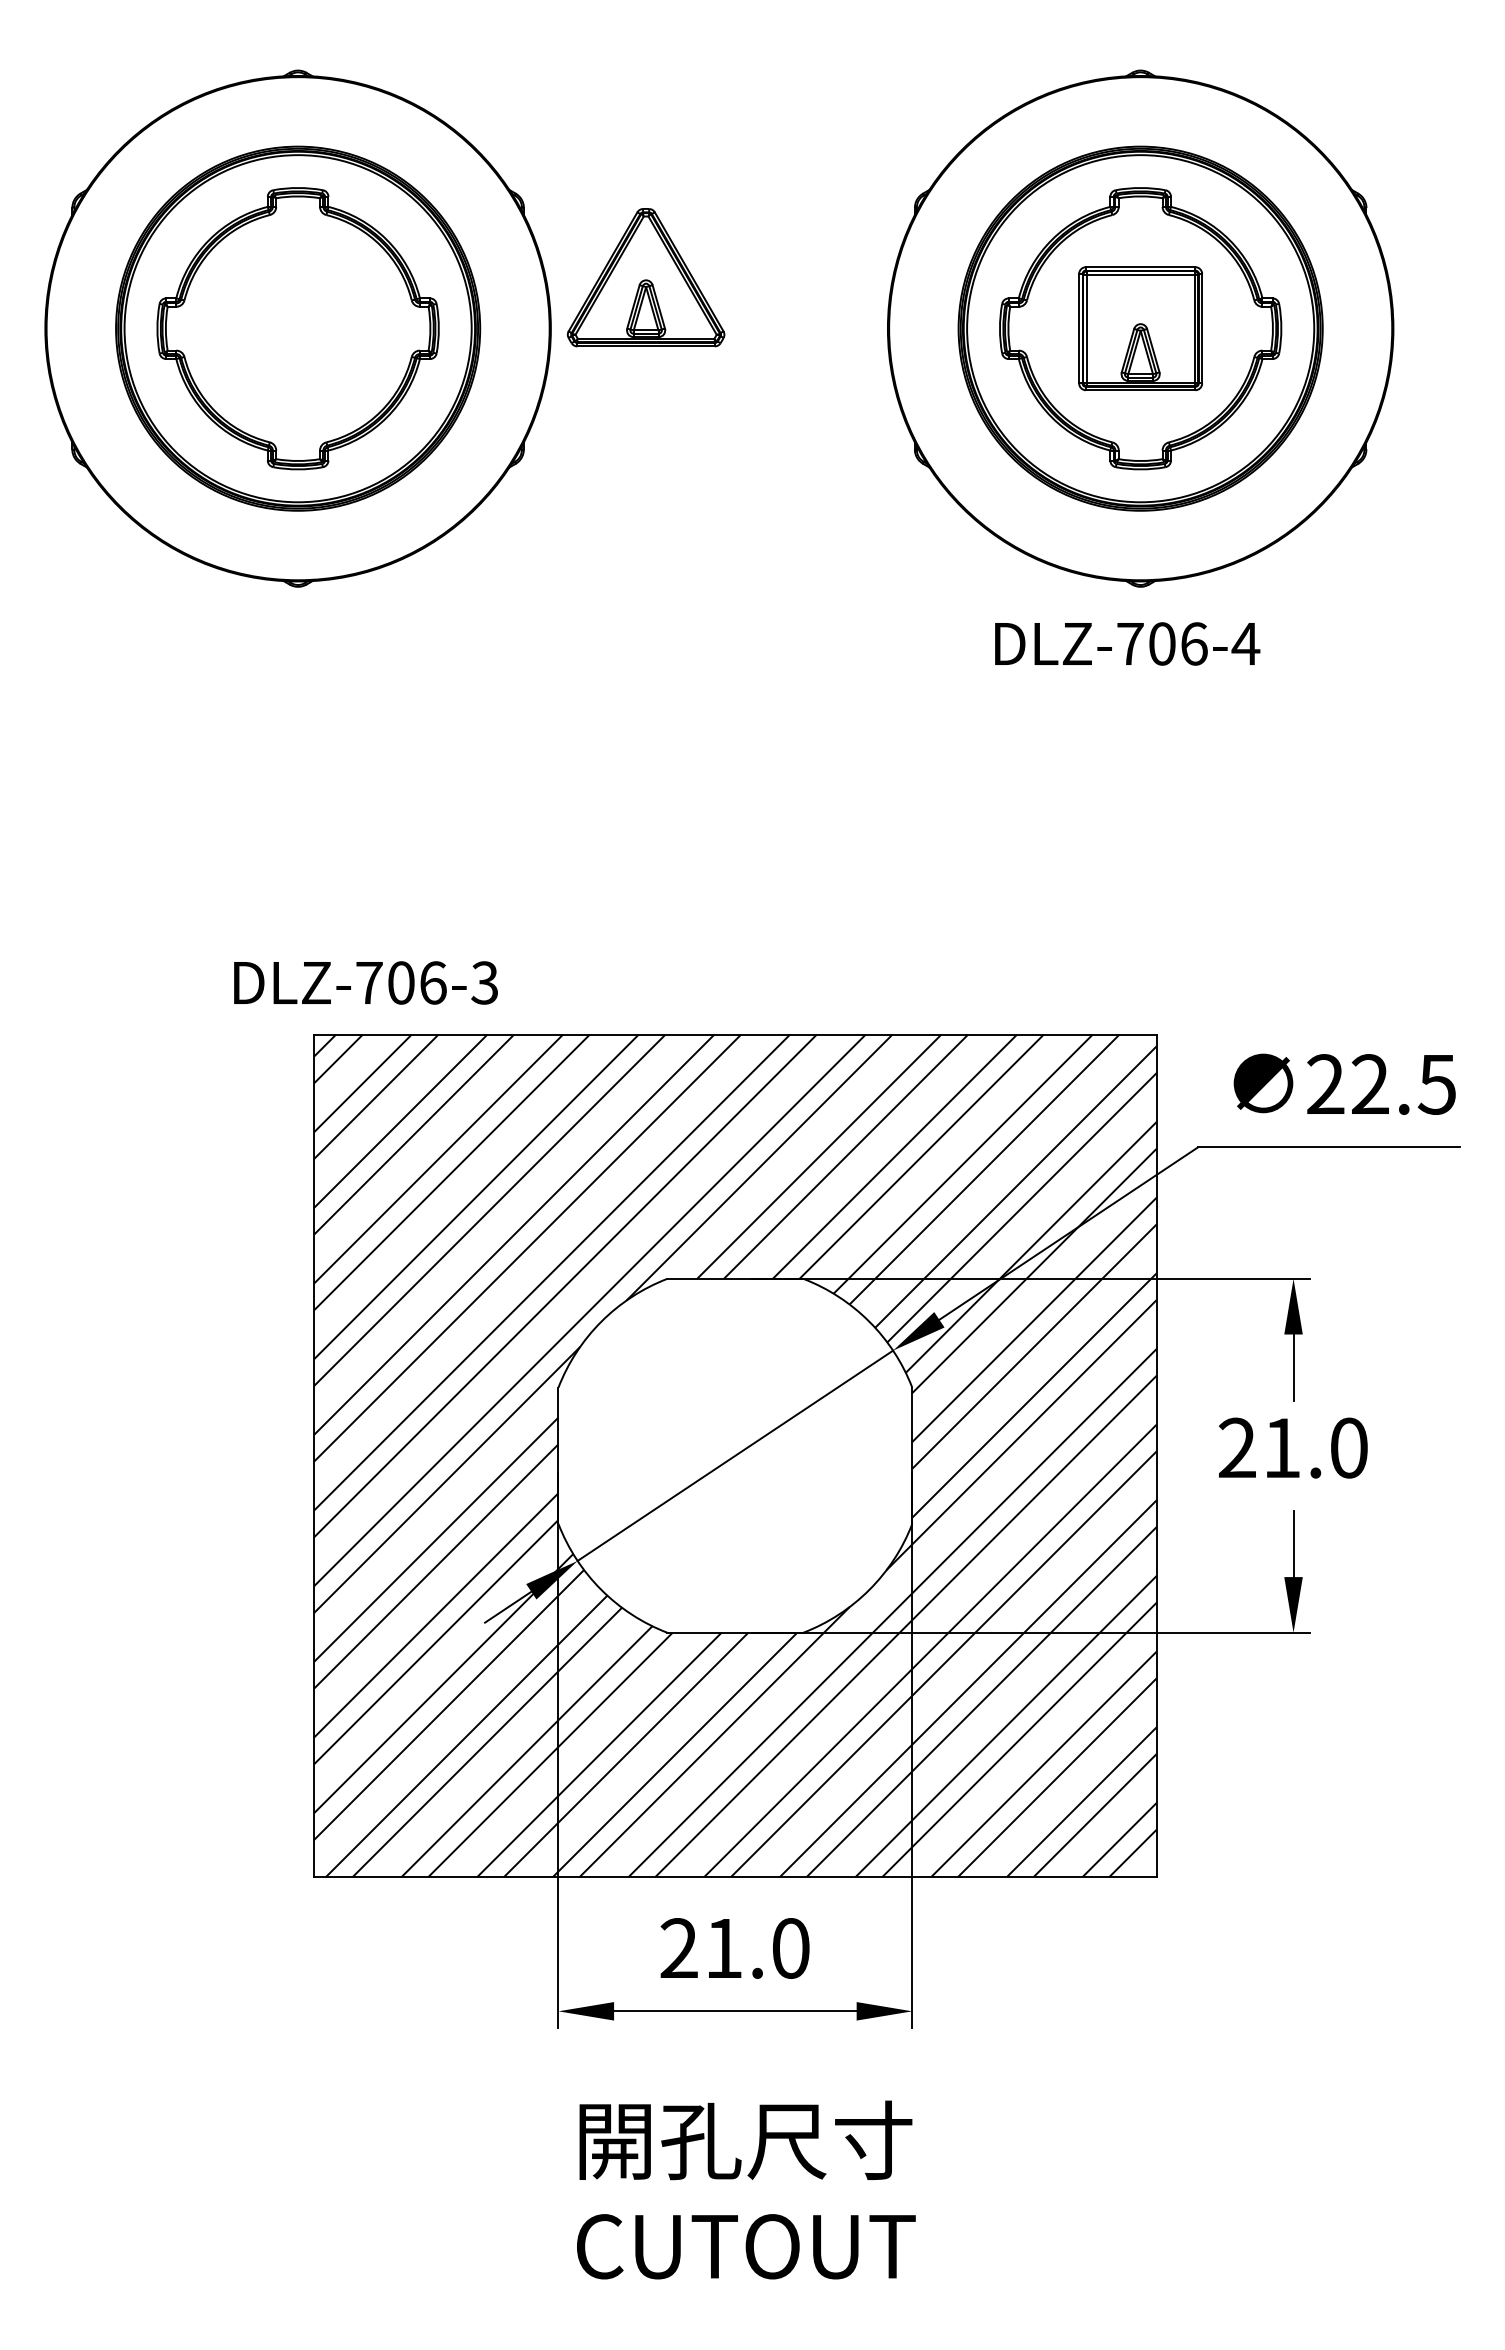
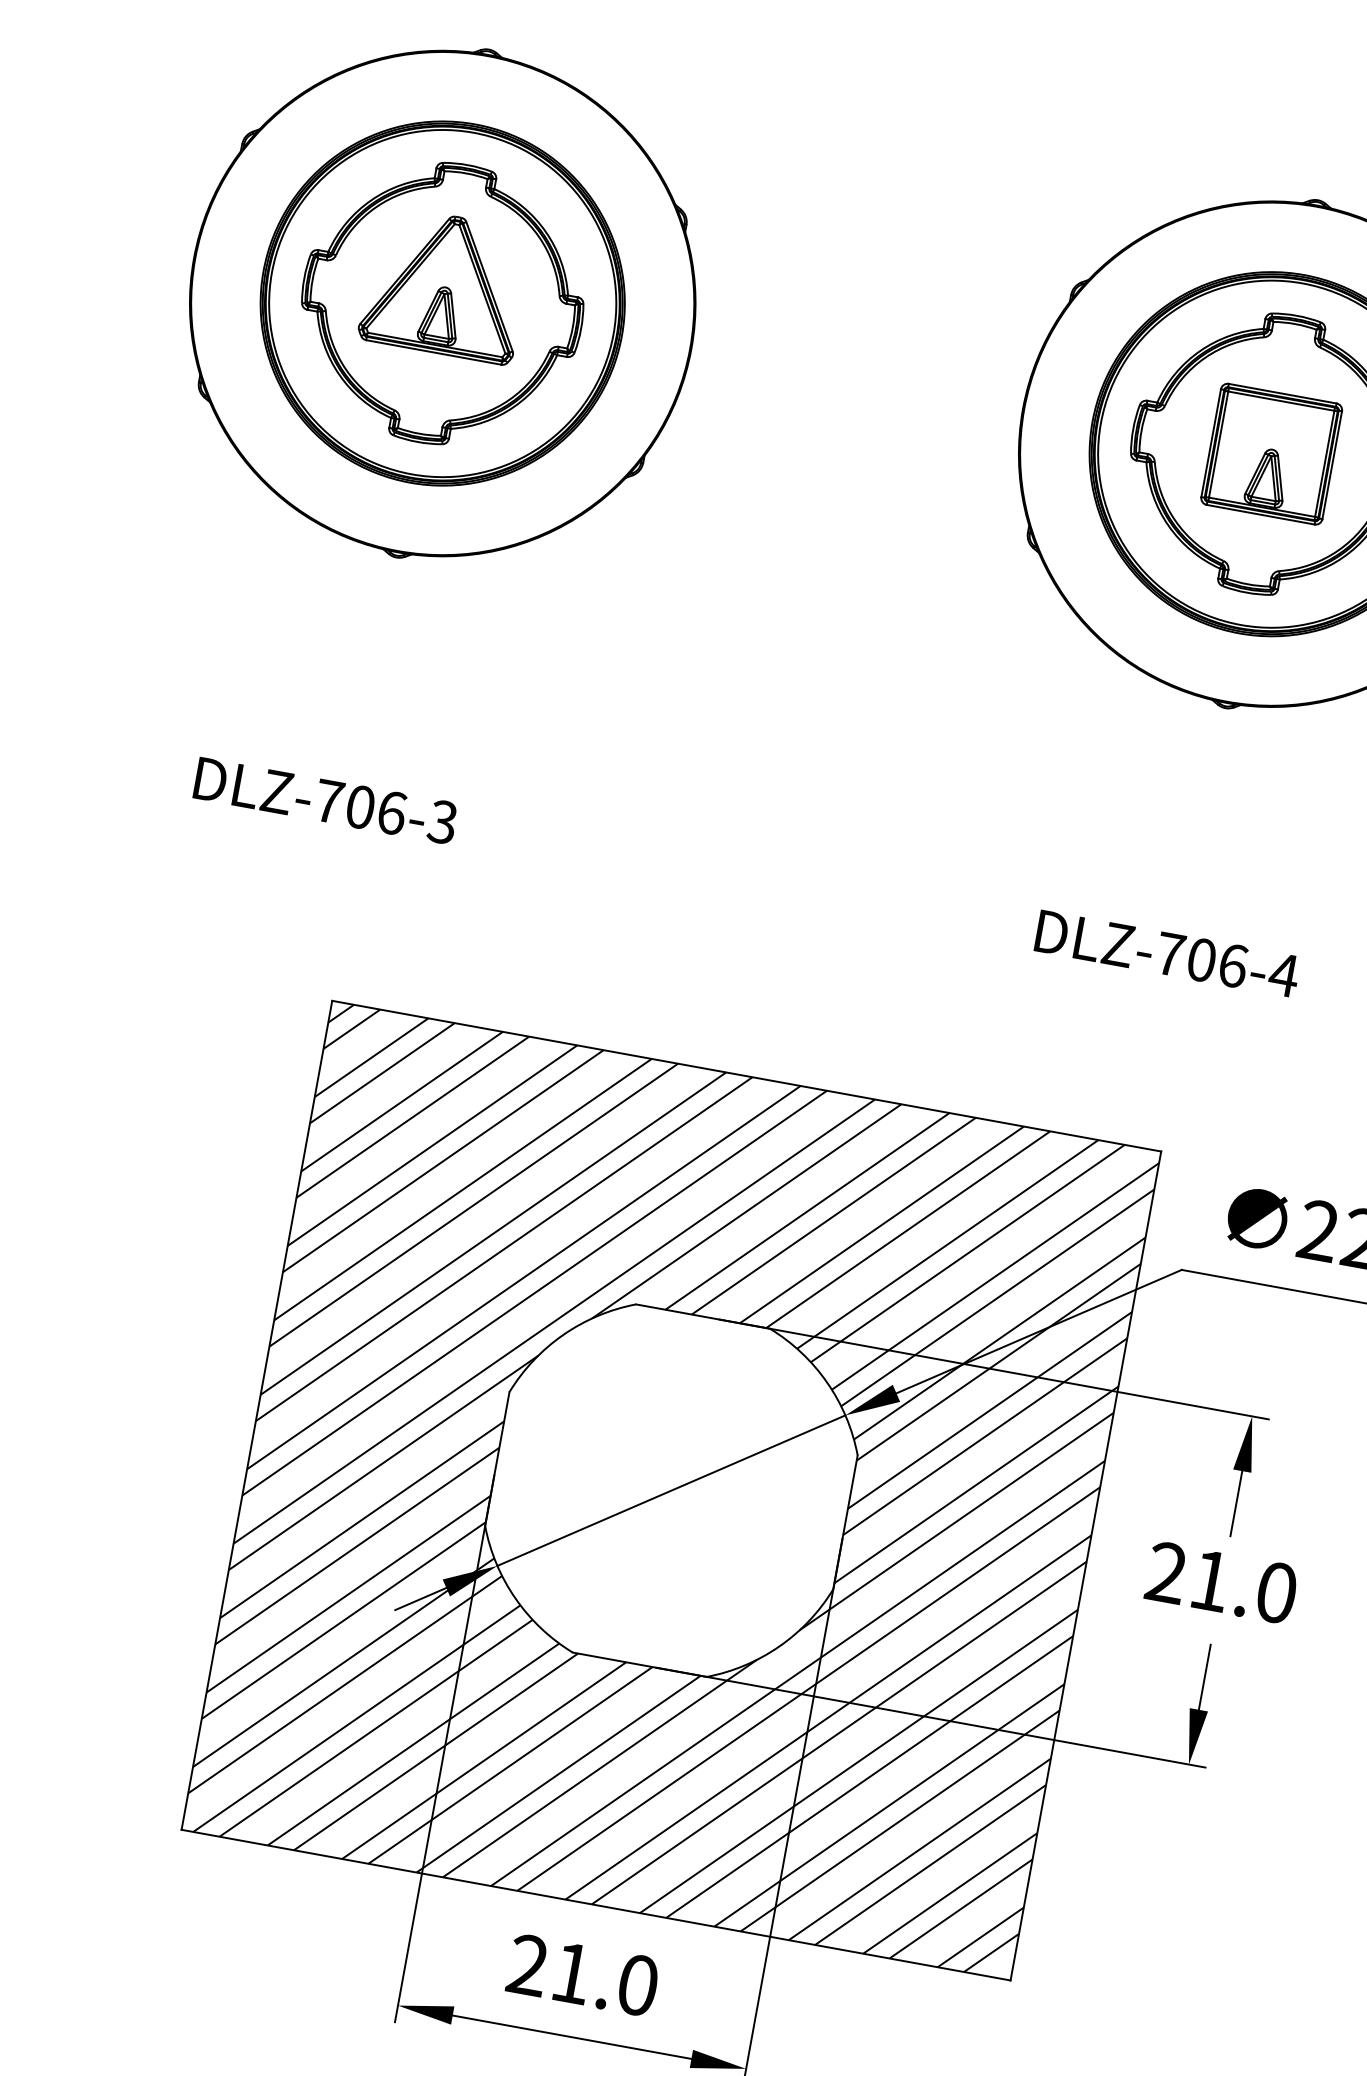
part: (646, 277) -> (446, 284), moved
text: (1127, 643) -> (1167, 953), moved
text: (365, 982) -> (325, 800), moved

